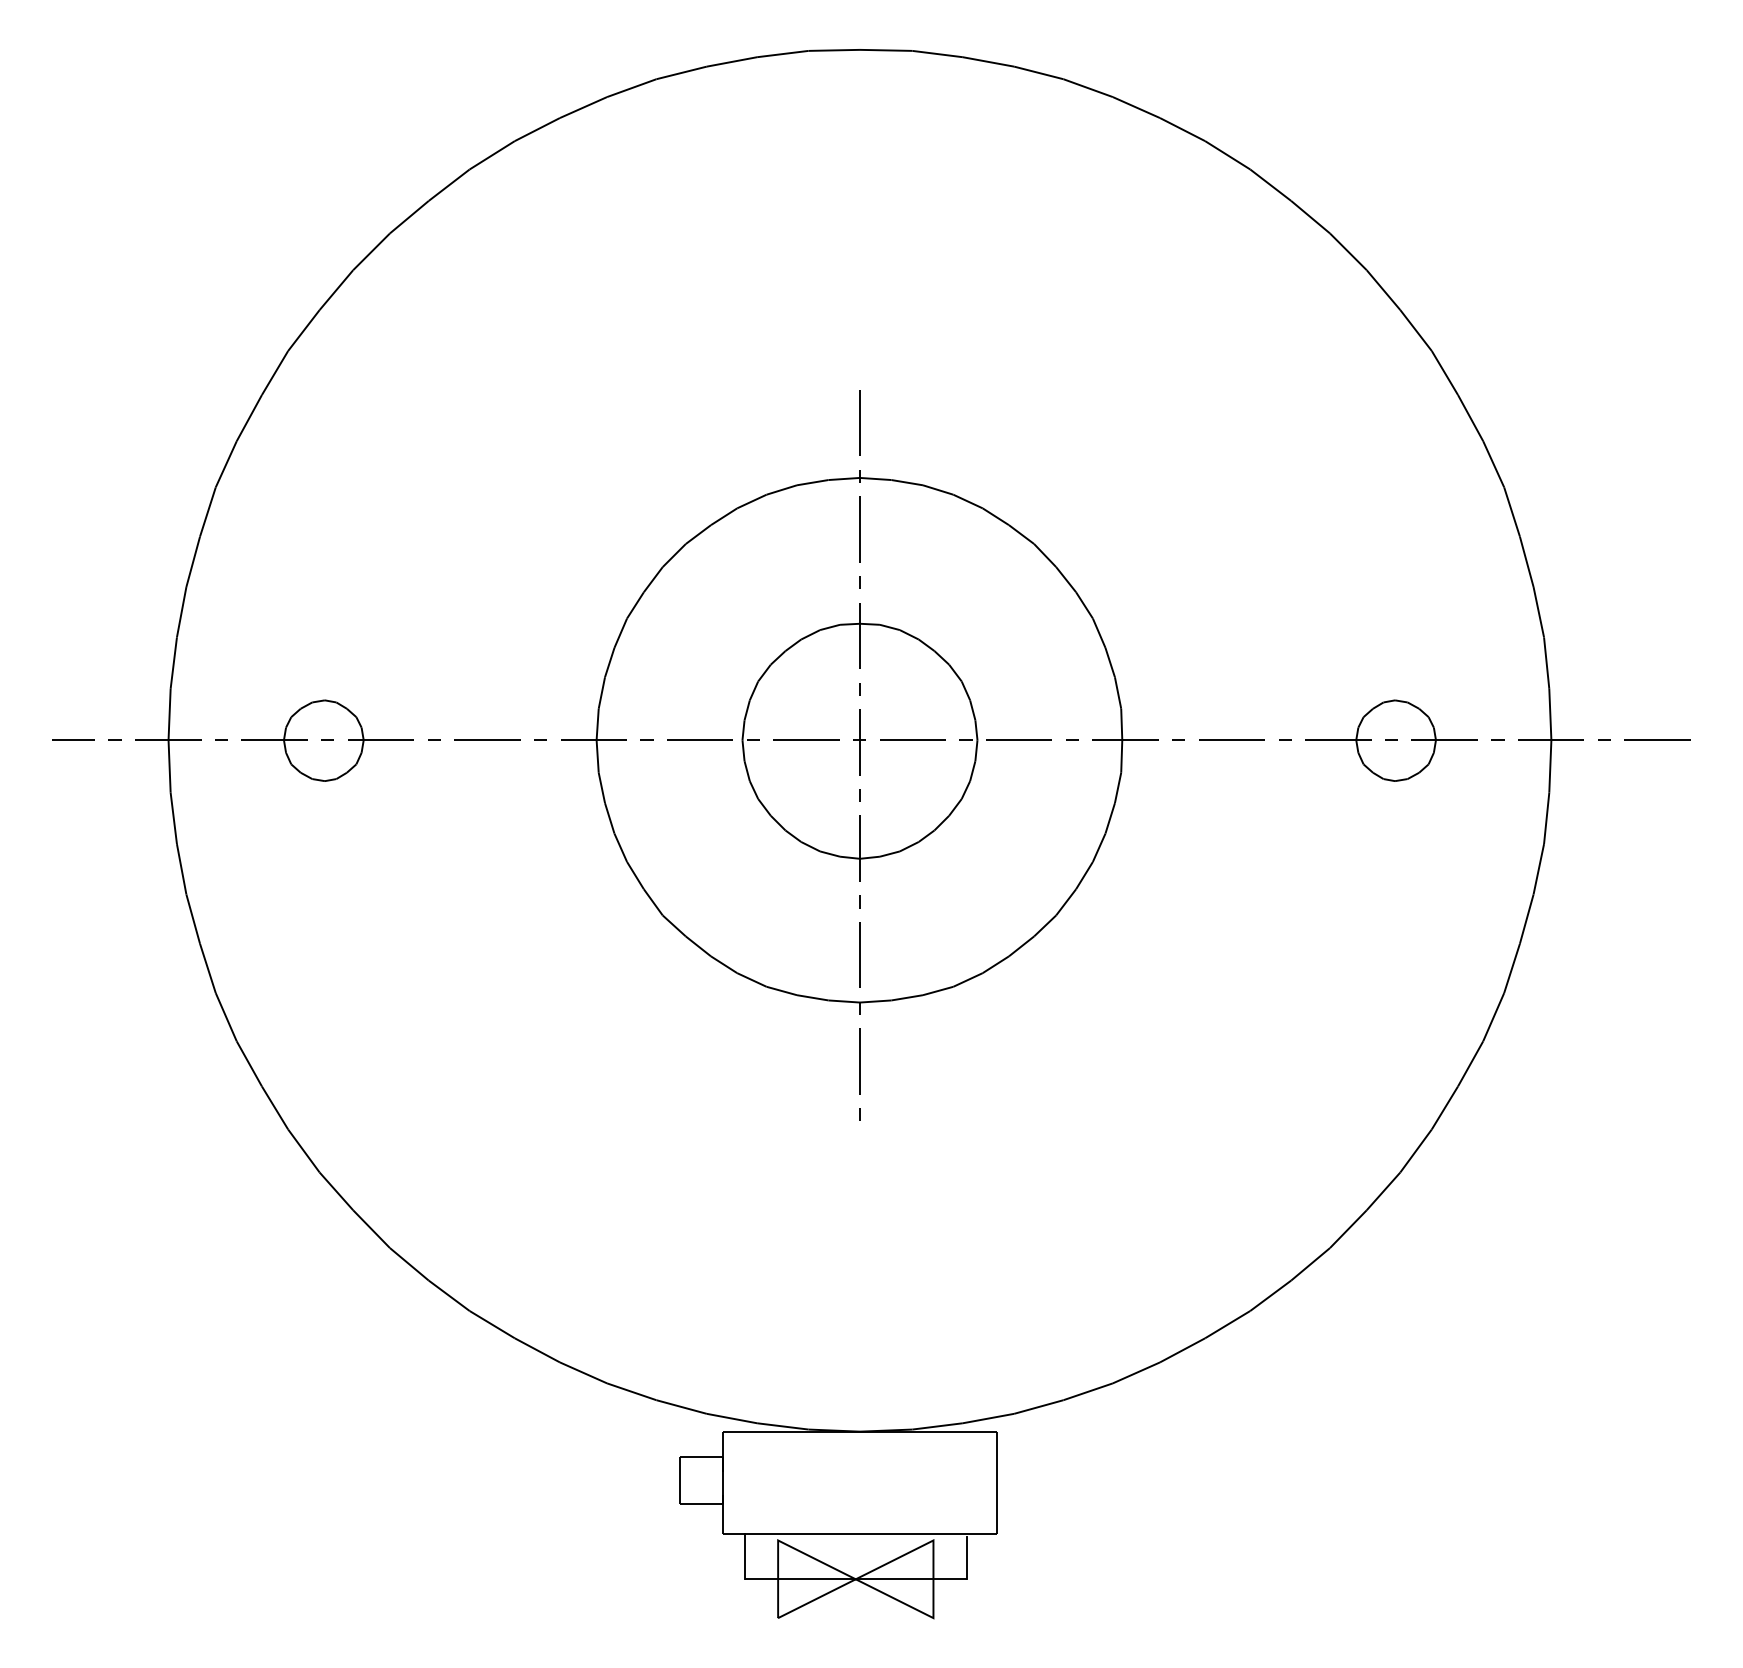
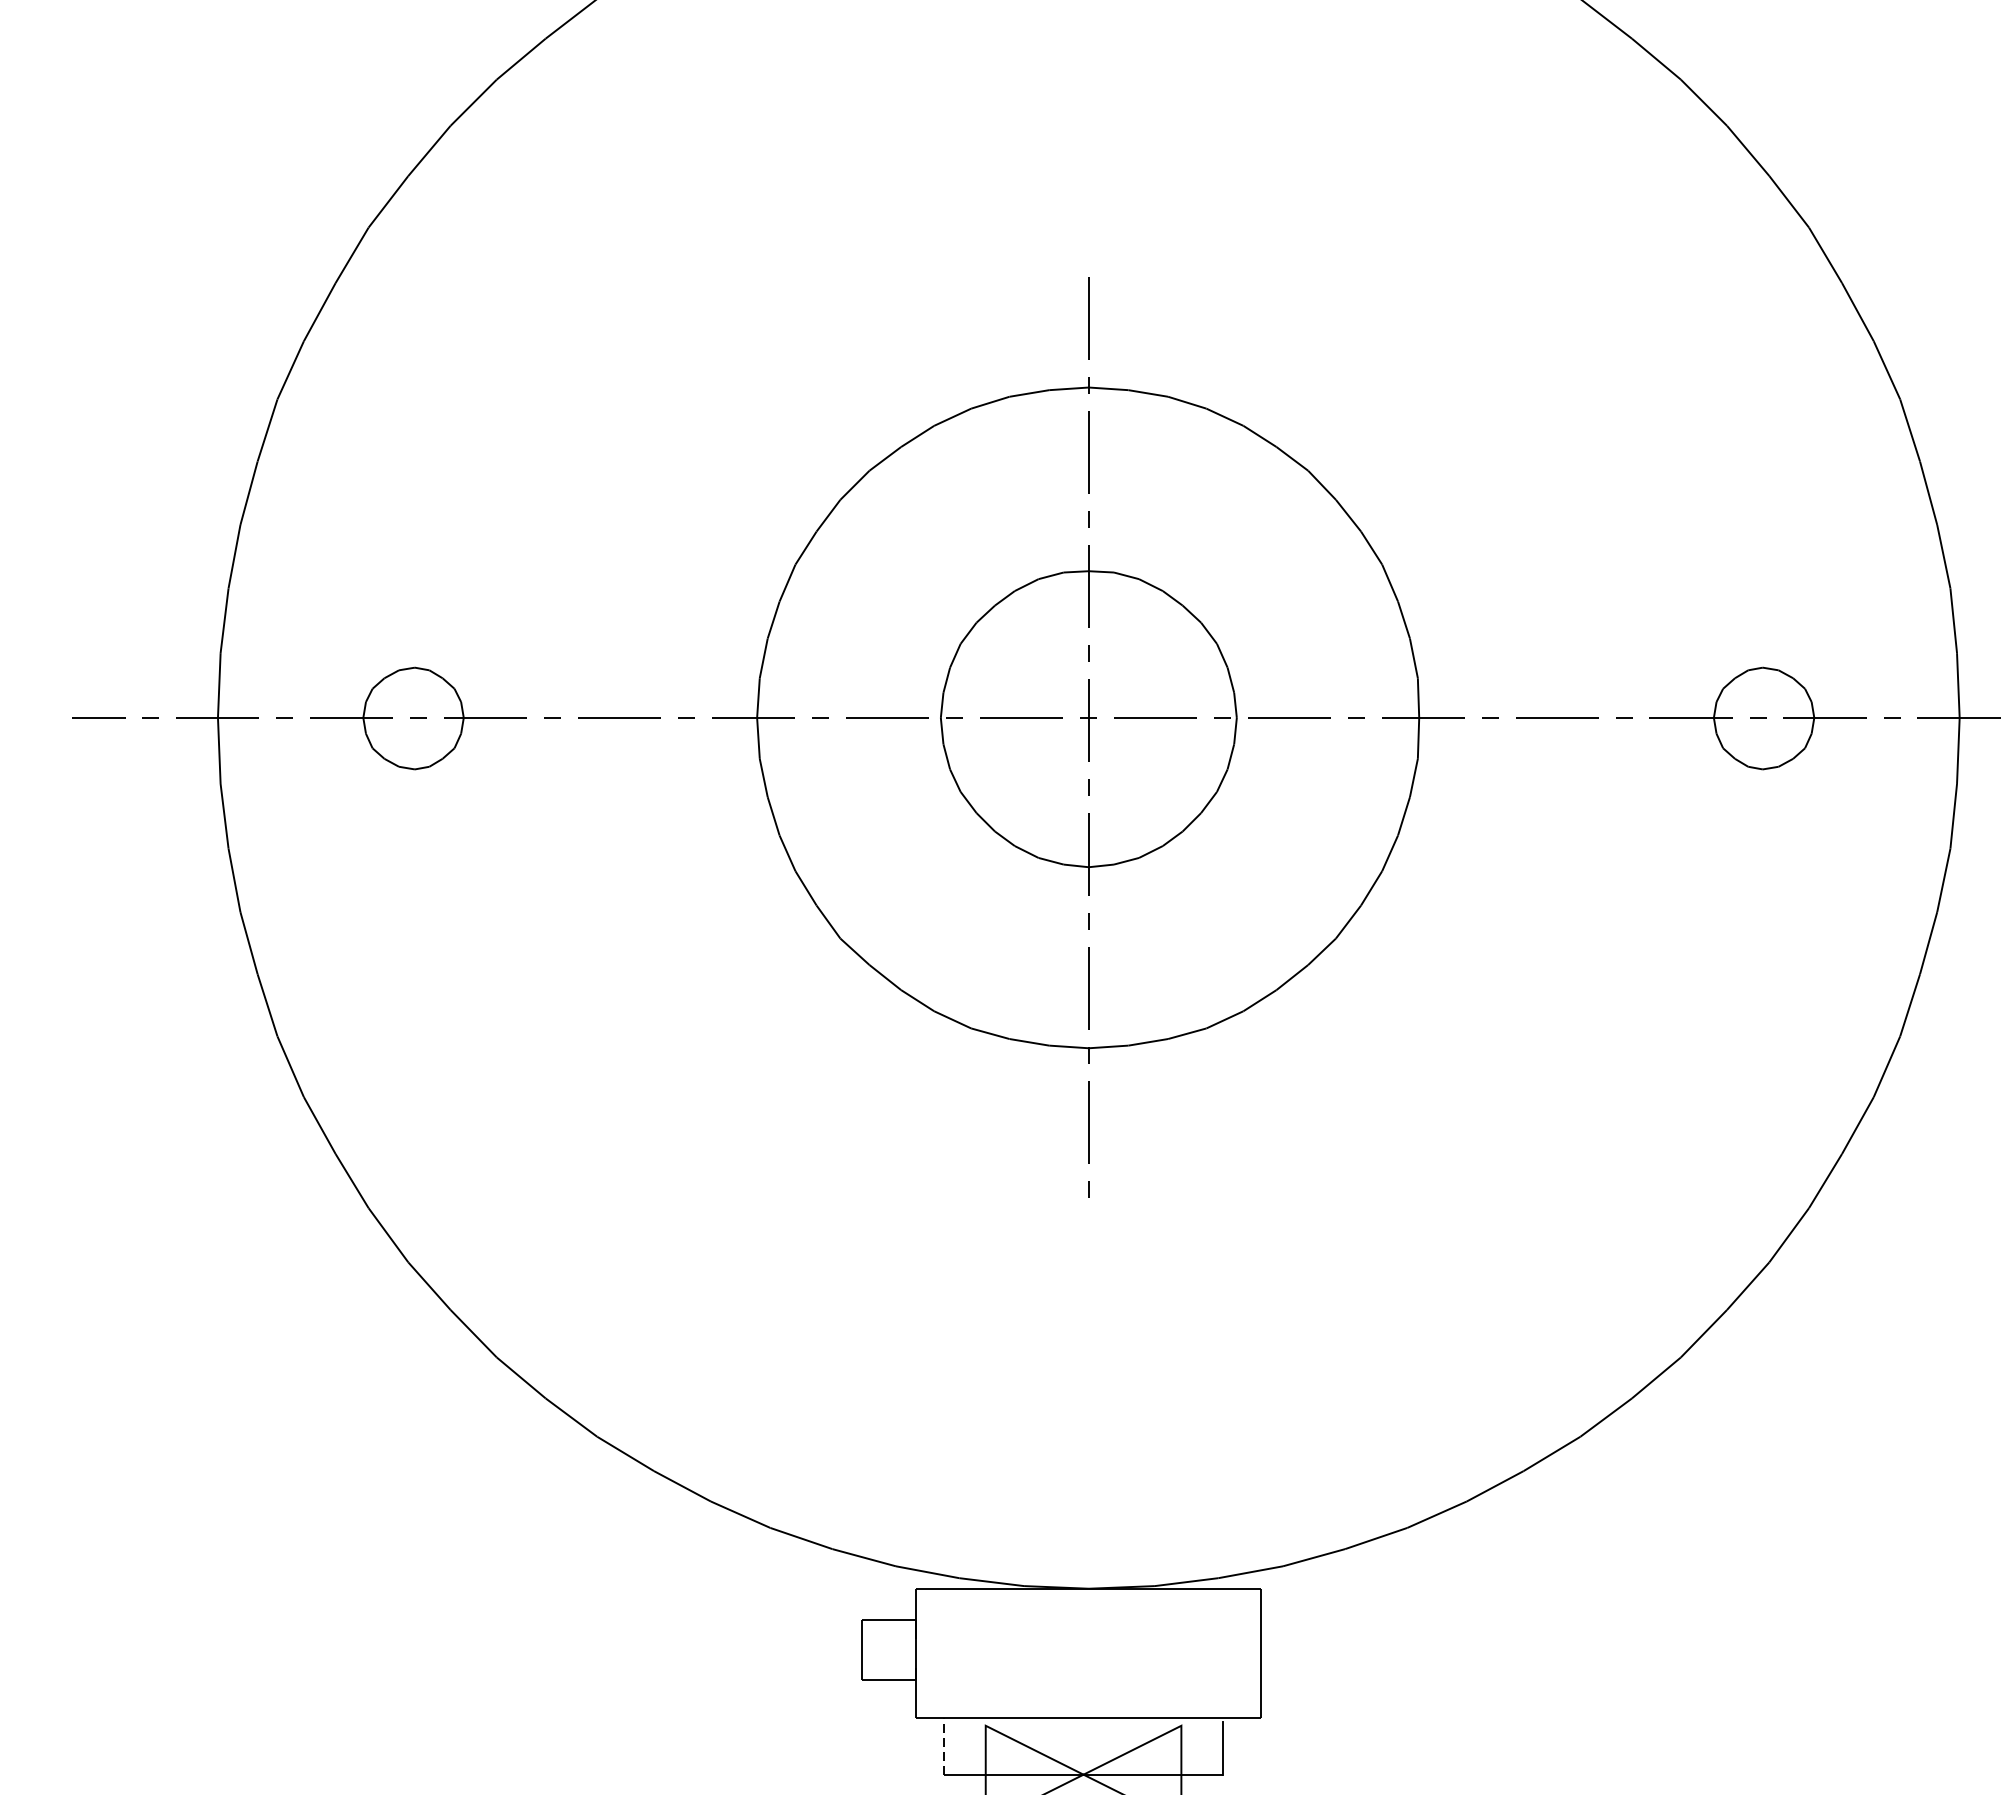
line: (744, 1556) -> (943, 1745), solid -> dashed

